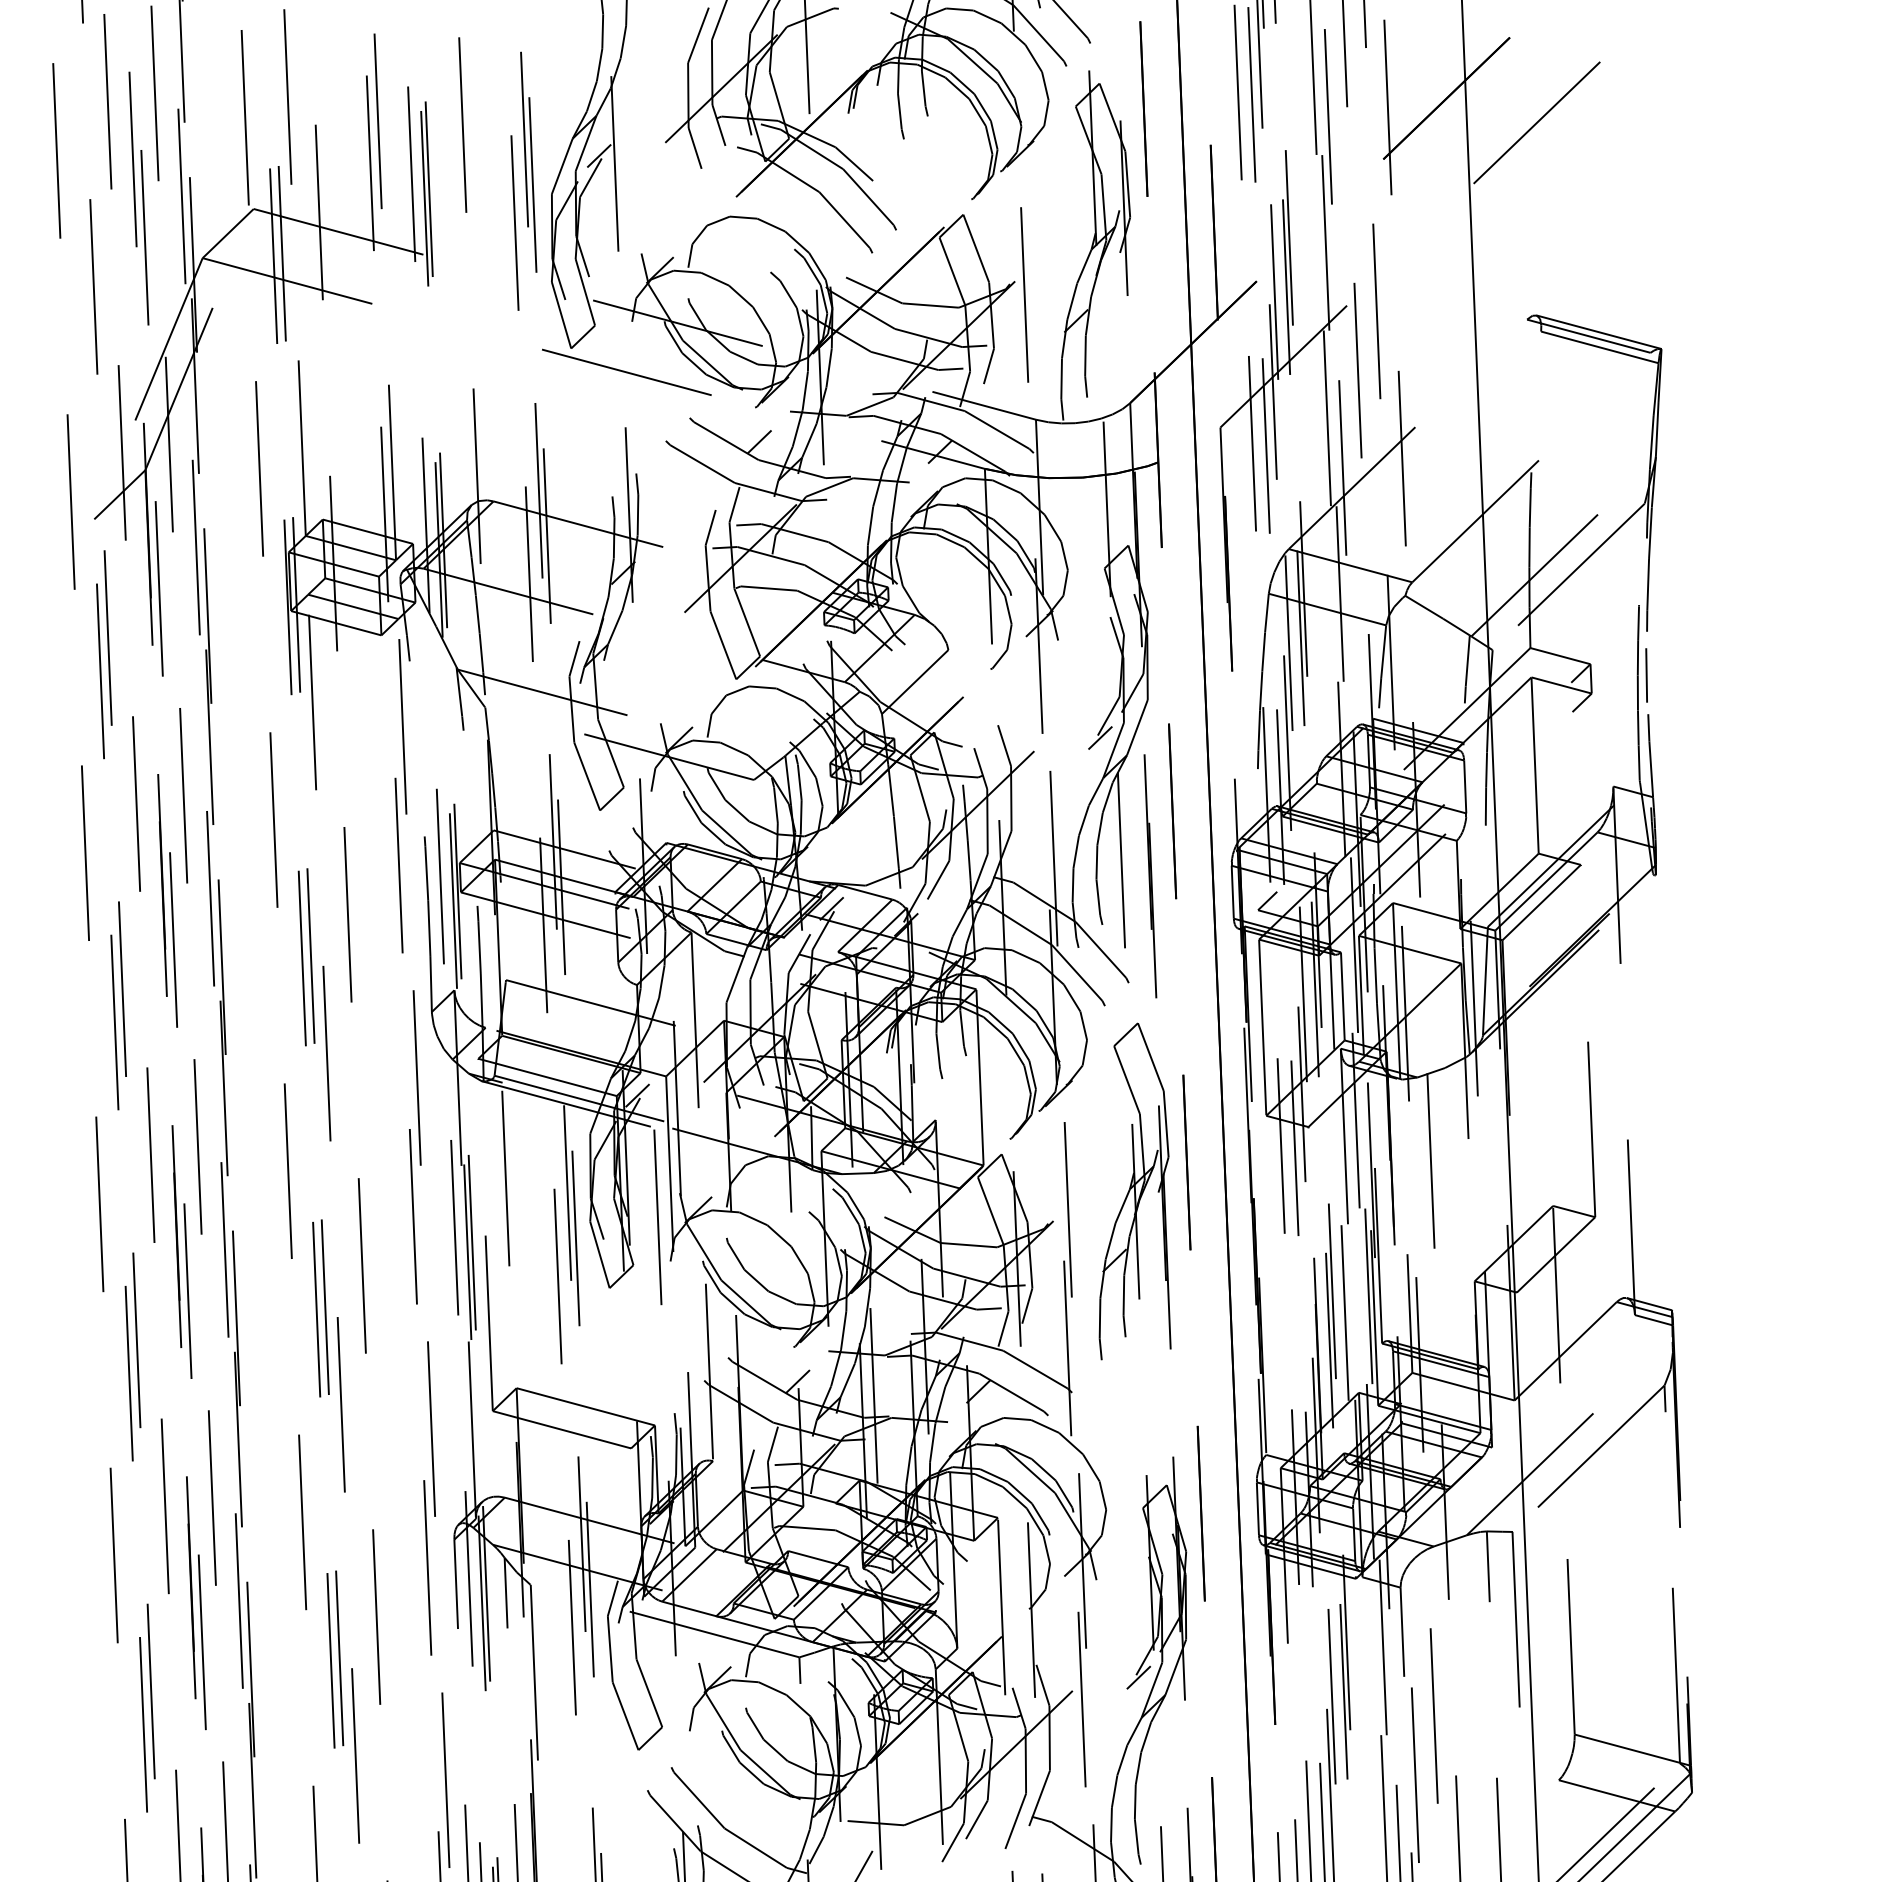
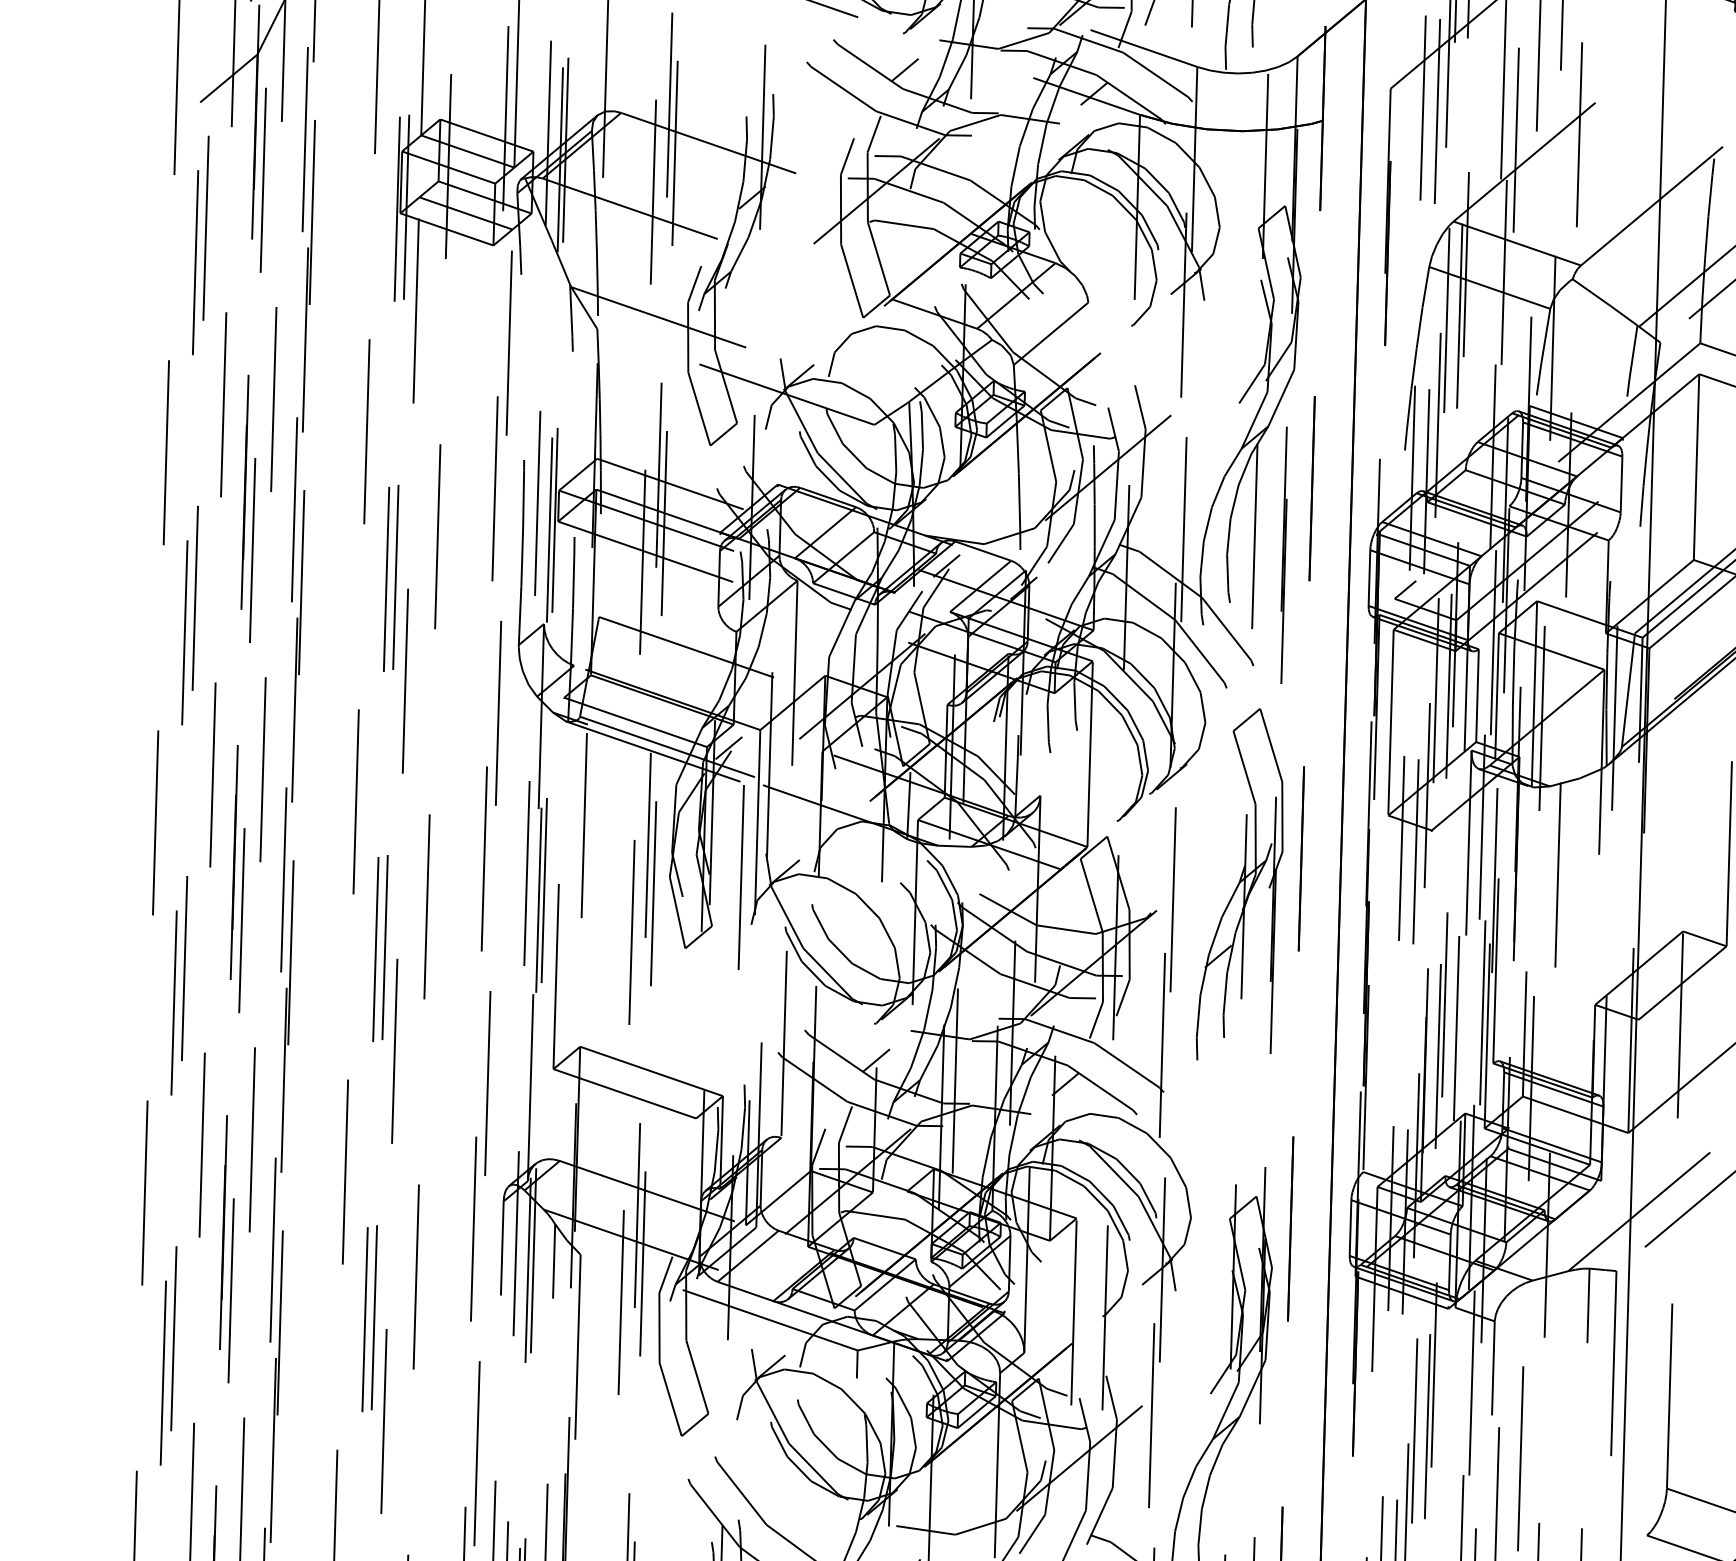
line: (1100, 737) -> (1241, 405), removed
line: (1138, 1677) -> (1212, 1396), removed

